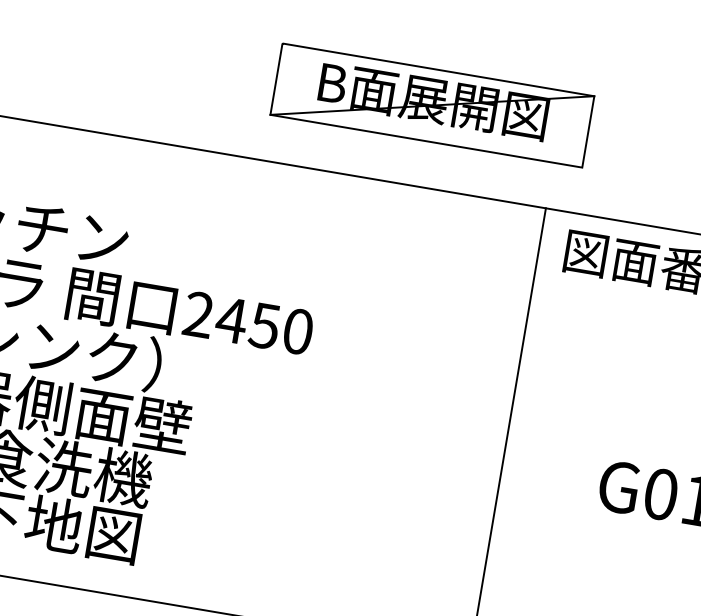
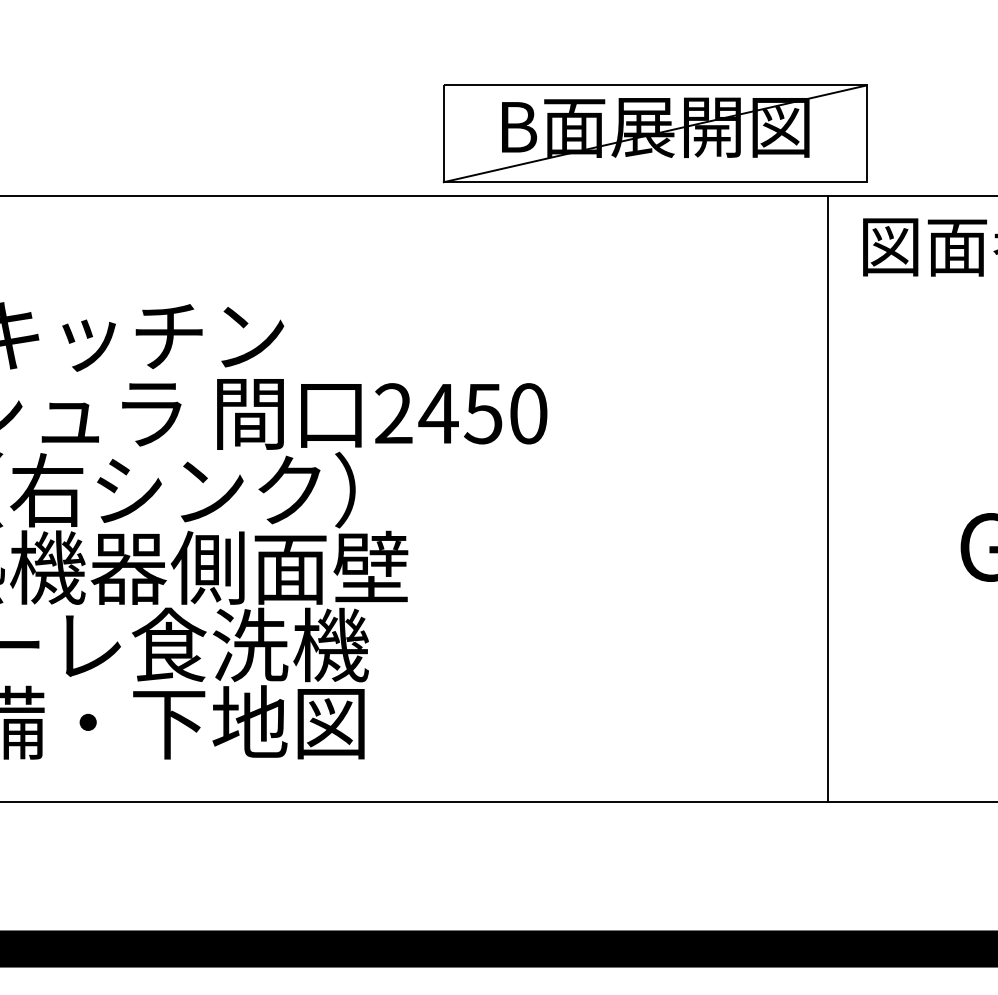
part: (431, 105) -> (654, 133), moved

